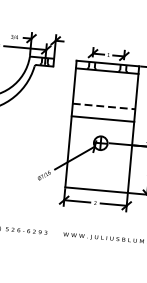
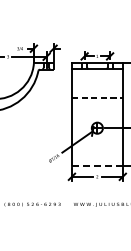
line: (101, 118) -> (96, 108), removed
line: (95, 190) -> (96, 166), solid -> dashed

